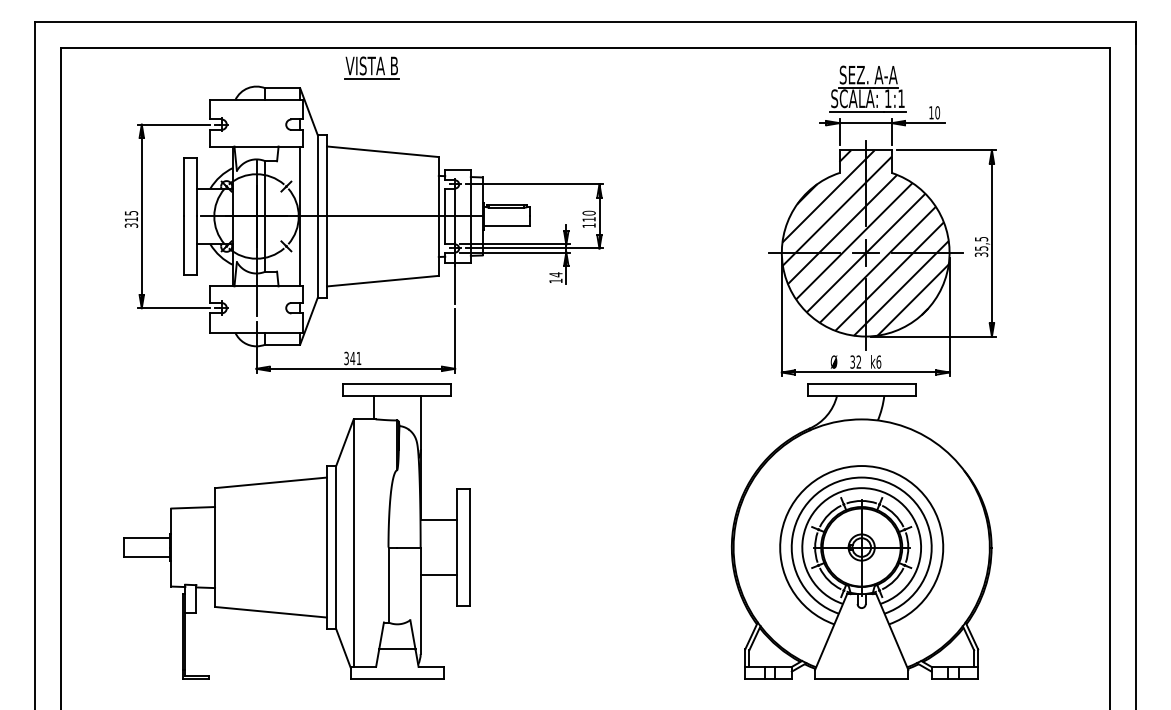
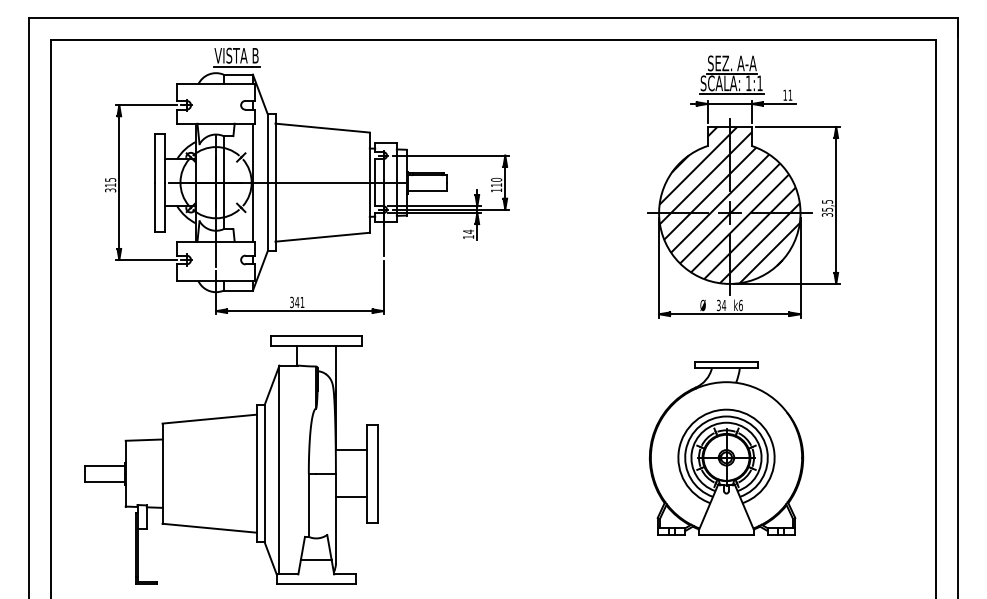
part: (371, 67) -> (236, 57), moved
text: (937, 112) -> (790, 94), 10 -> 11
text: (858, 361) -> (723, 304), 32 -> 34
part: (296, 531) -> (231, 460), moved
part: (861, 531) -> (726, 448), size x0.7

